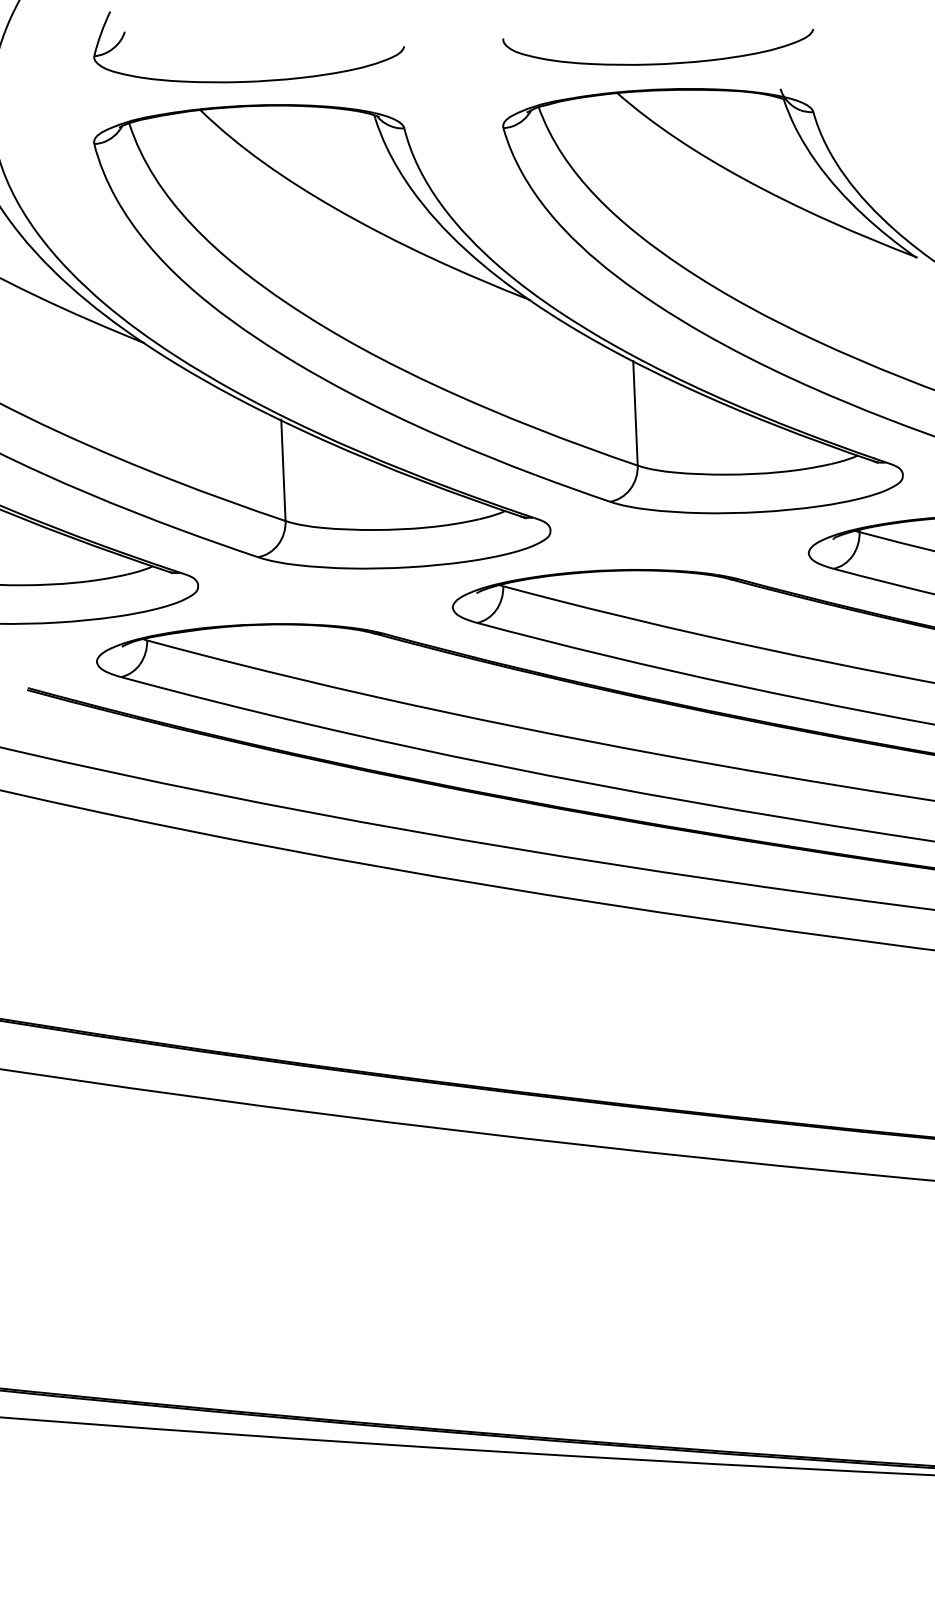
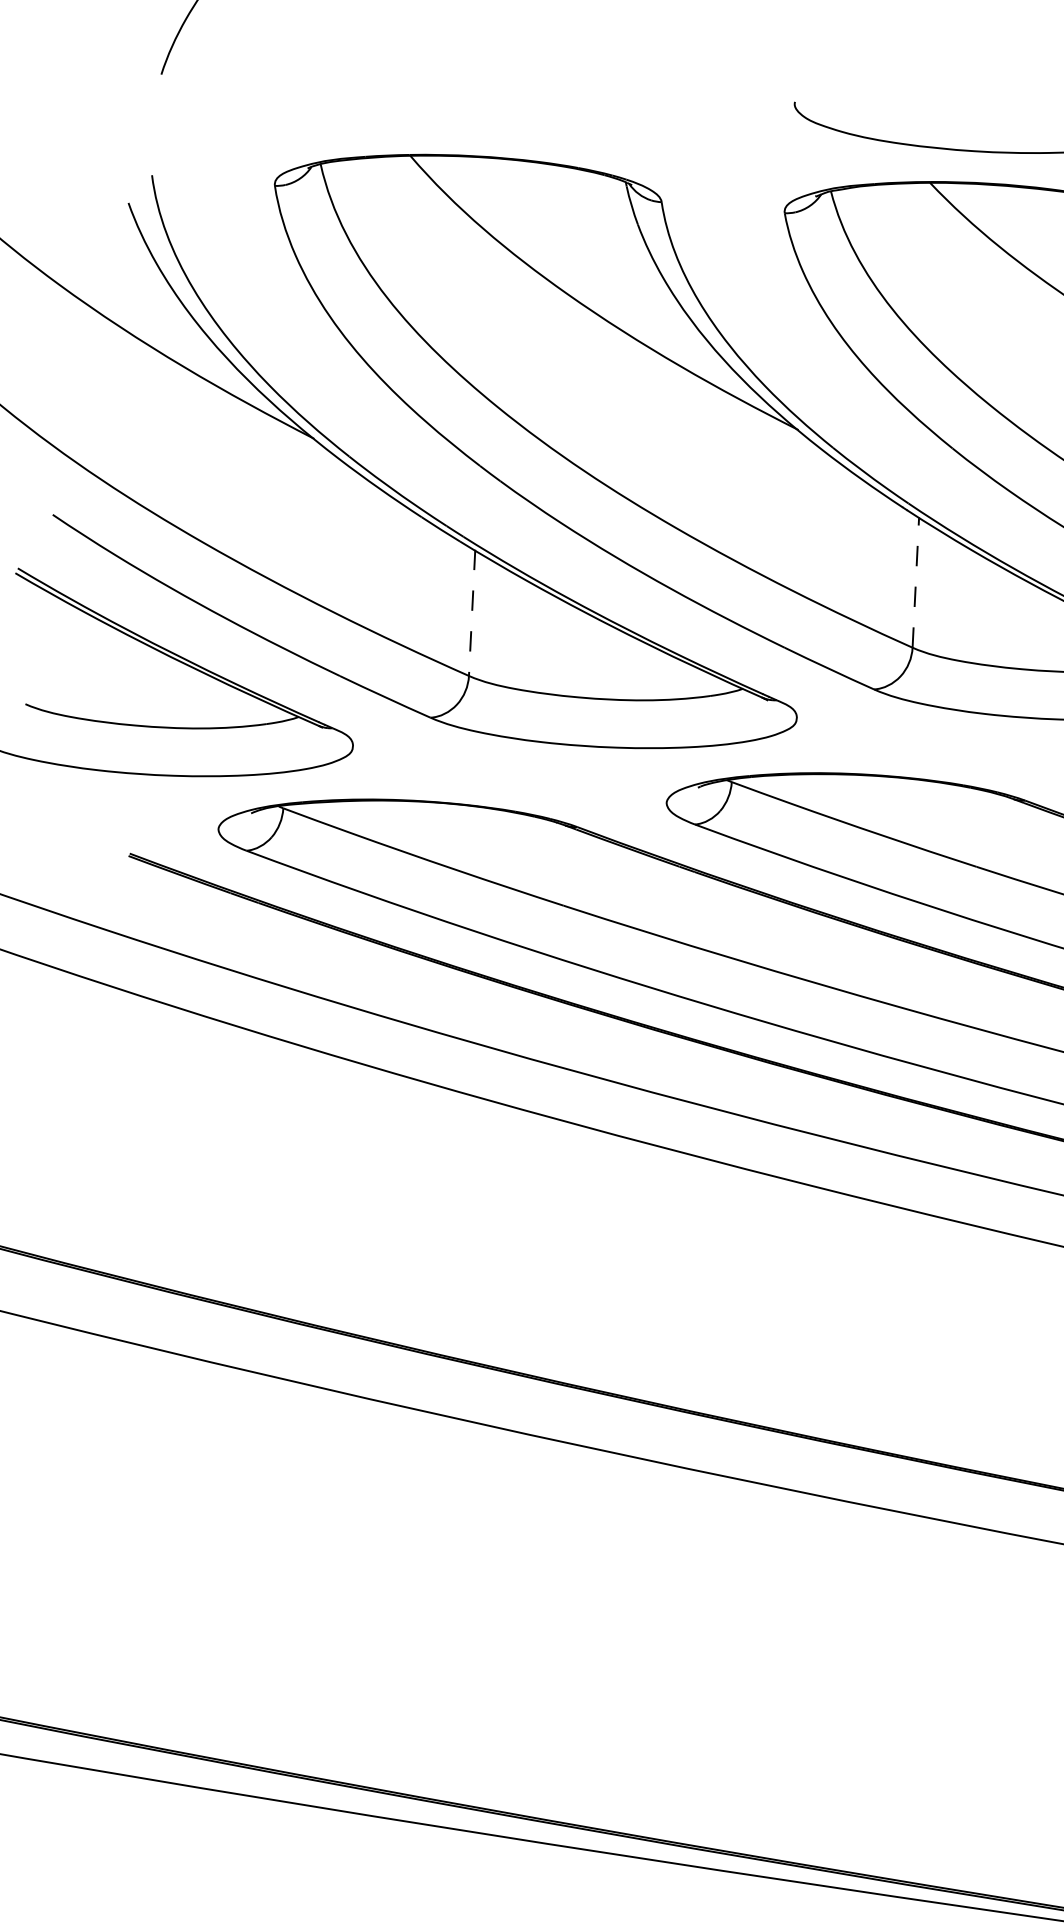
part: (248, 80) -> (473, 124), removed
line: (635, 412) -> (915, 581), solid -> dashed
line: (283, 470) -> (472, 613), solid -> dashed

